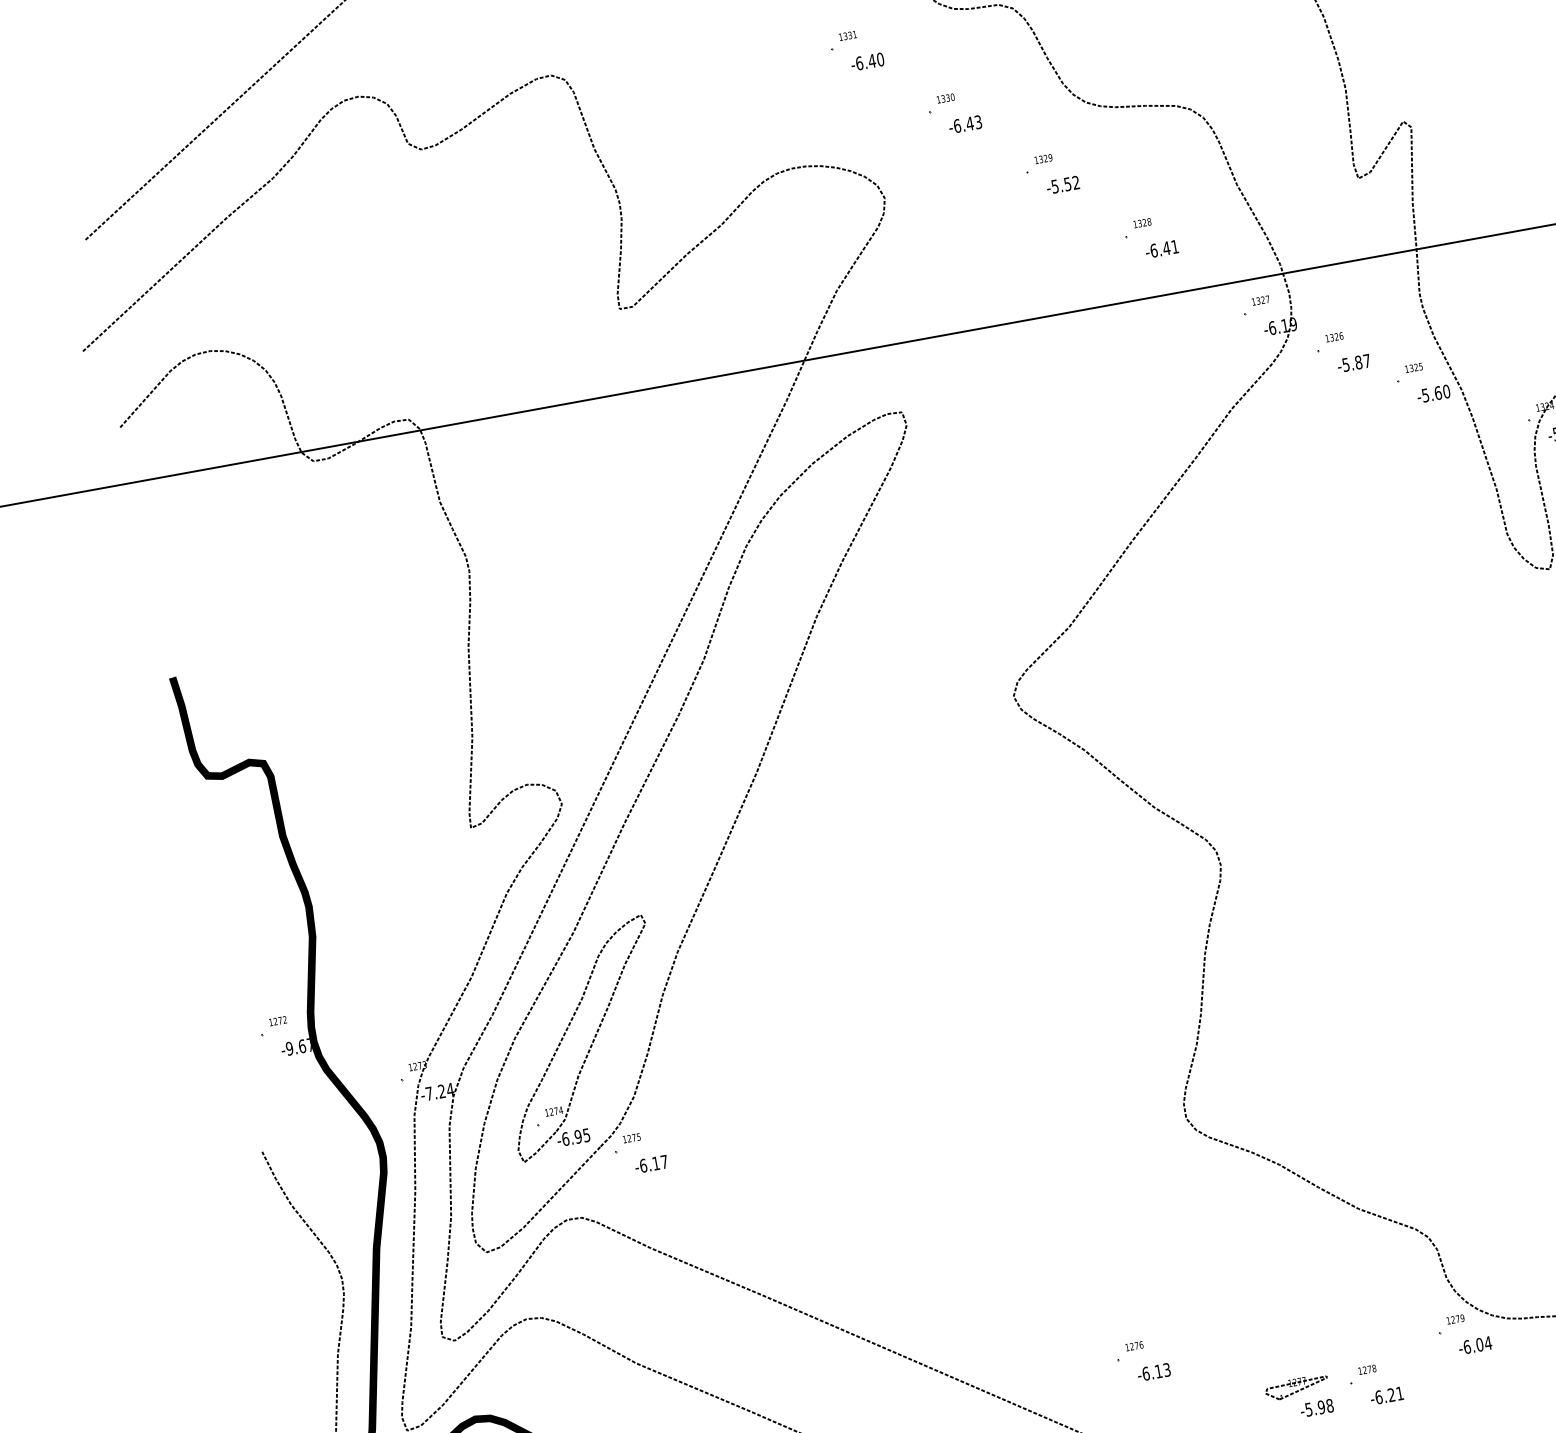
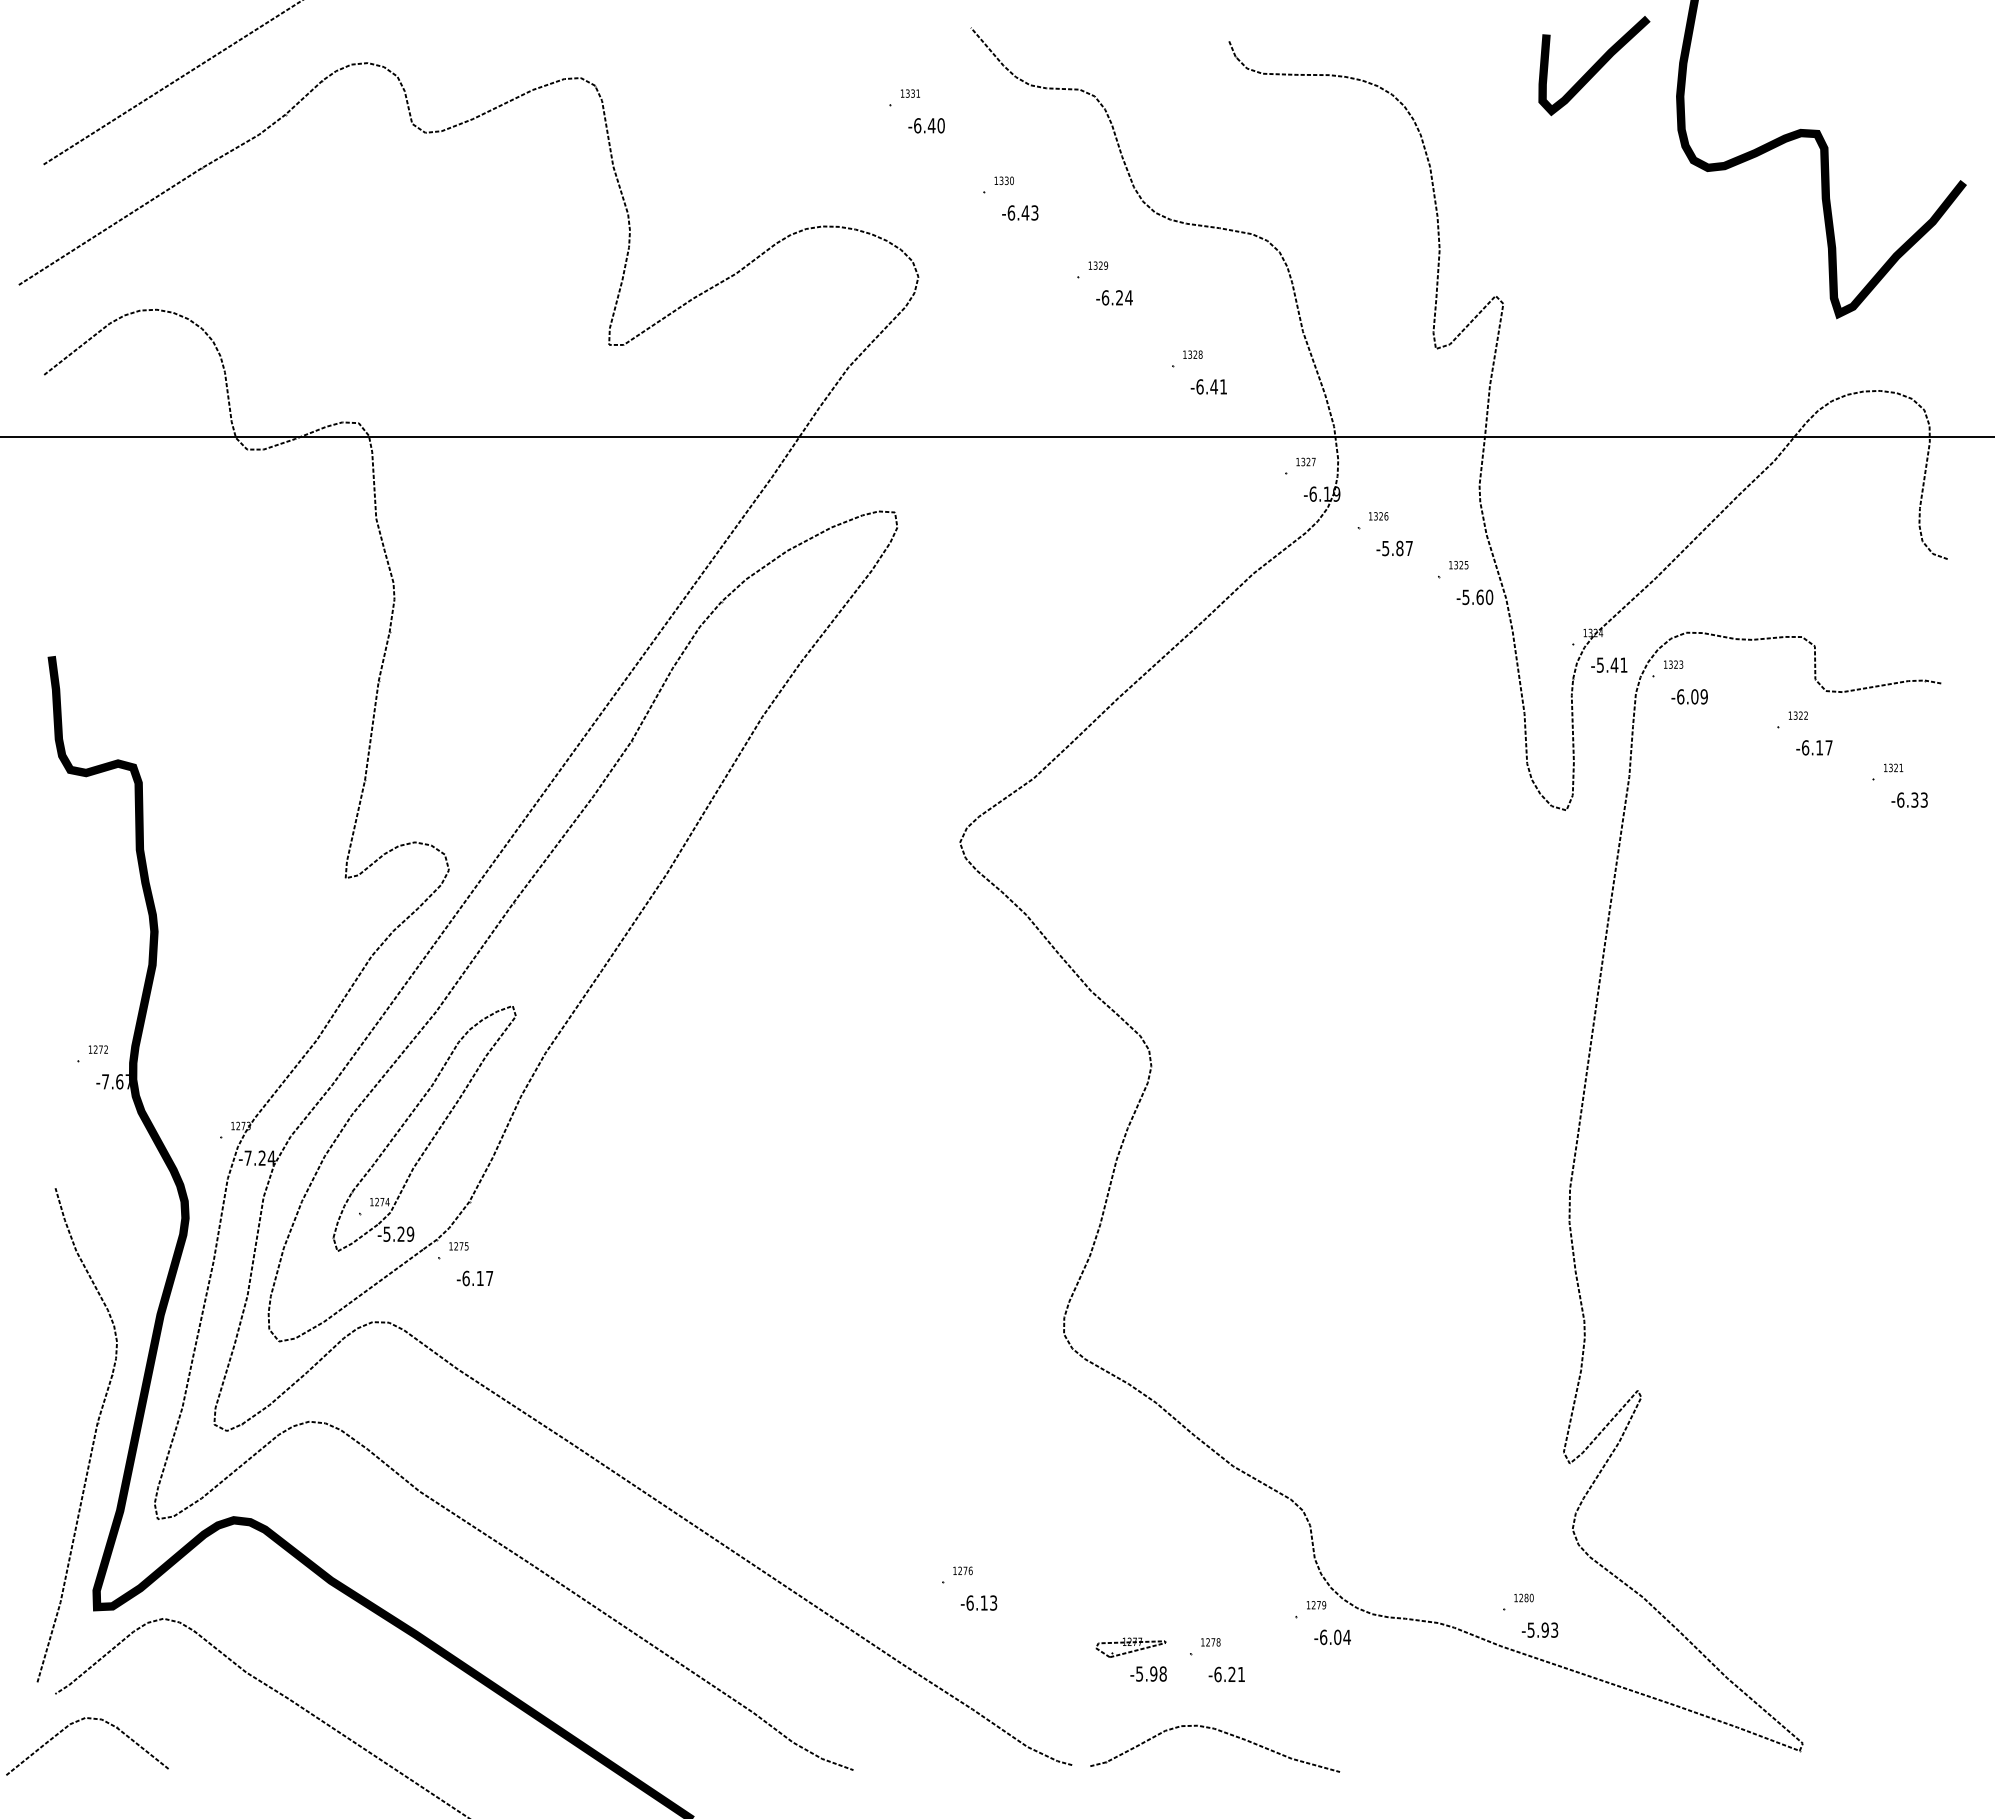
text: (1064, 184) -> (1116, 297), -5.52 -> -6.24
text: (289, 1048) -> (105, 1081), -9.67 -> -7.67
text: (575, 1136) -> (398, 1233), -6.95 -> -5.29

